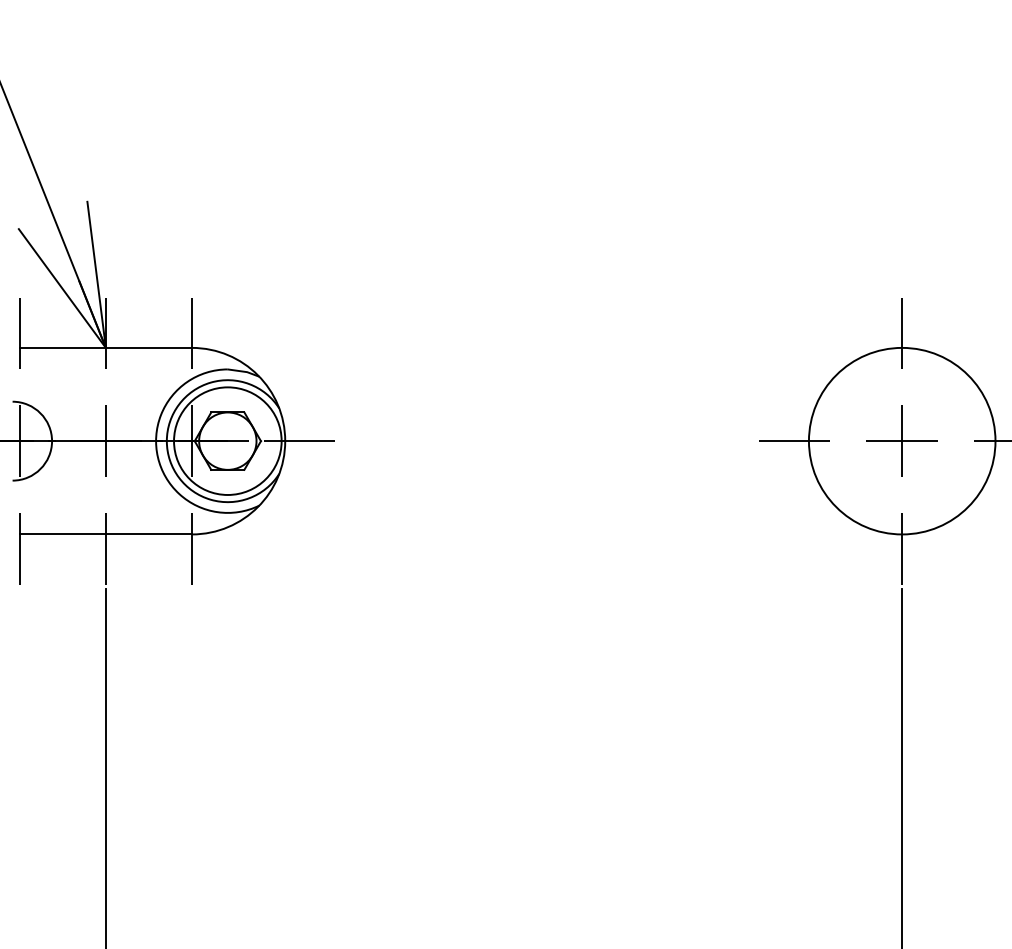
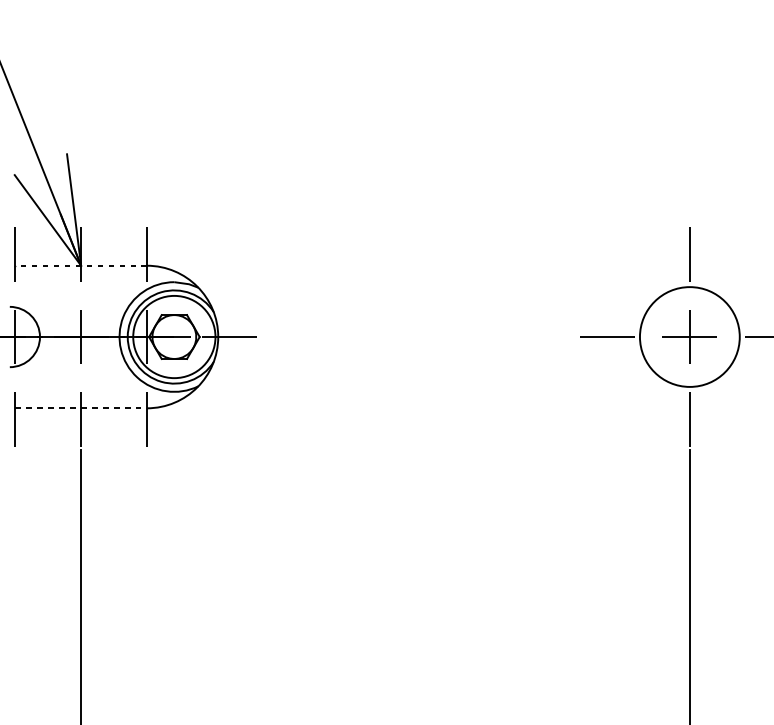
line: (105, 347) -> (80, 265), solid -> dashed
circle: (901, 440) -> (689, 336), size x0.7
line: (106, 534) -> (81, 408), solid -> dashed

